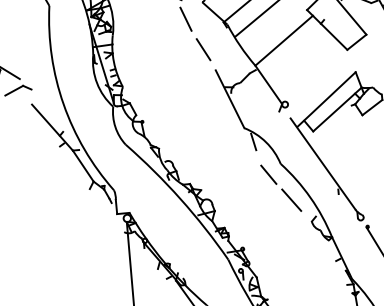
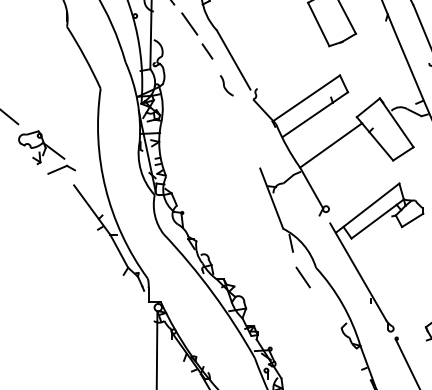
line: (185, 18) -> (234, 114), removed
line: (203, 49) -> (249, 146), removed
line: (291, 199) -> (323, 304), removed

